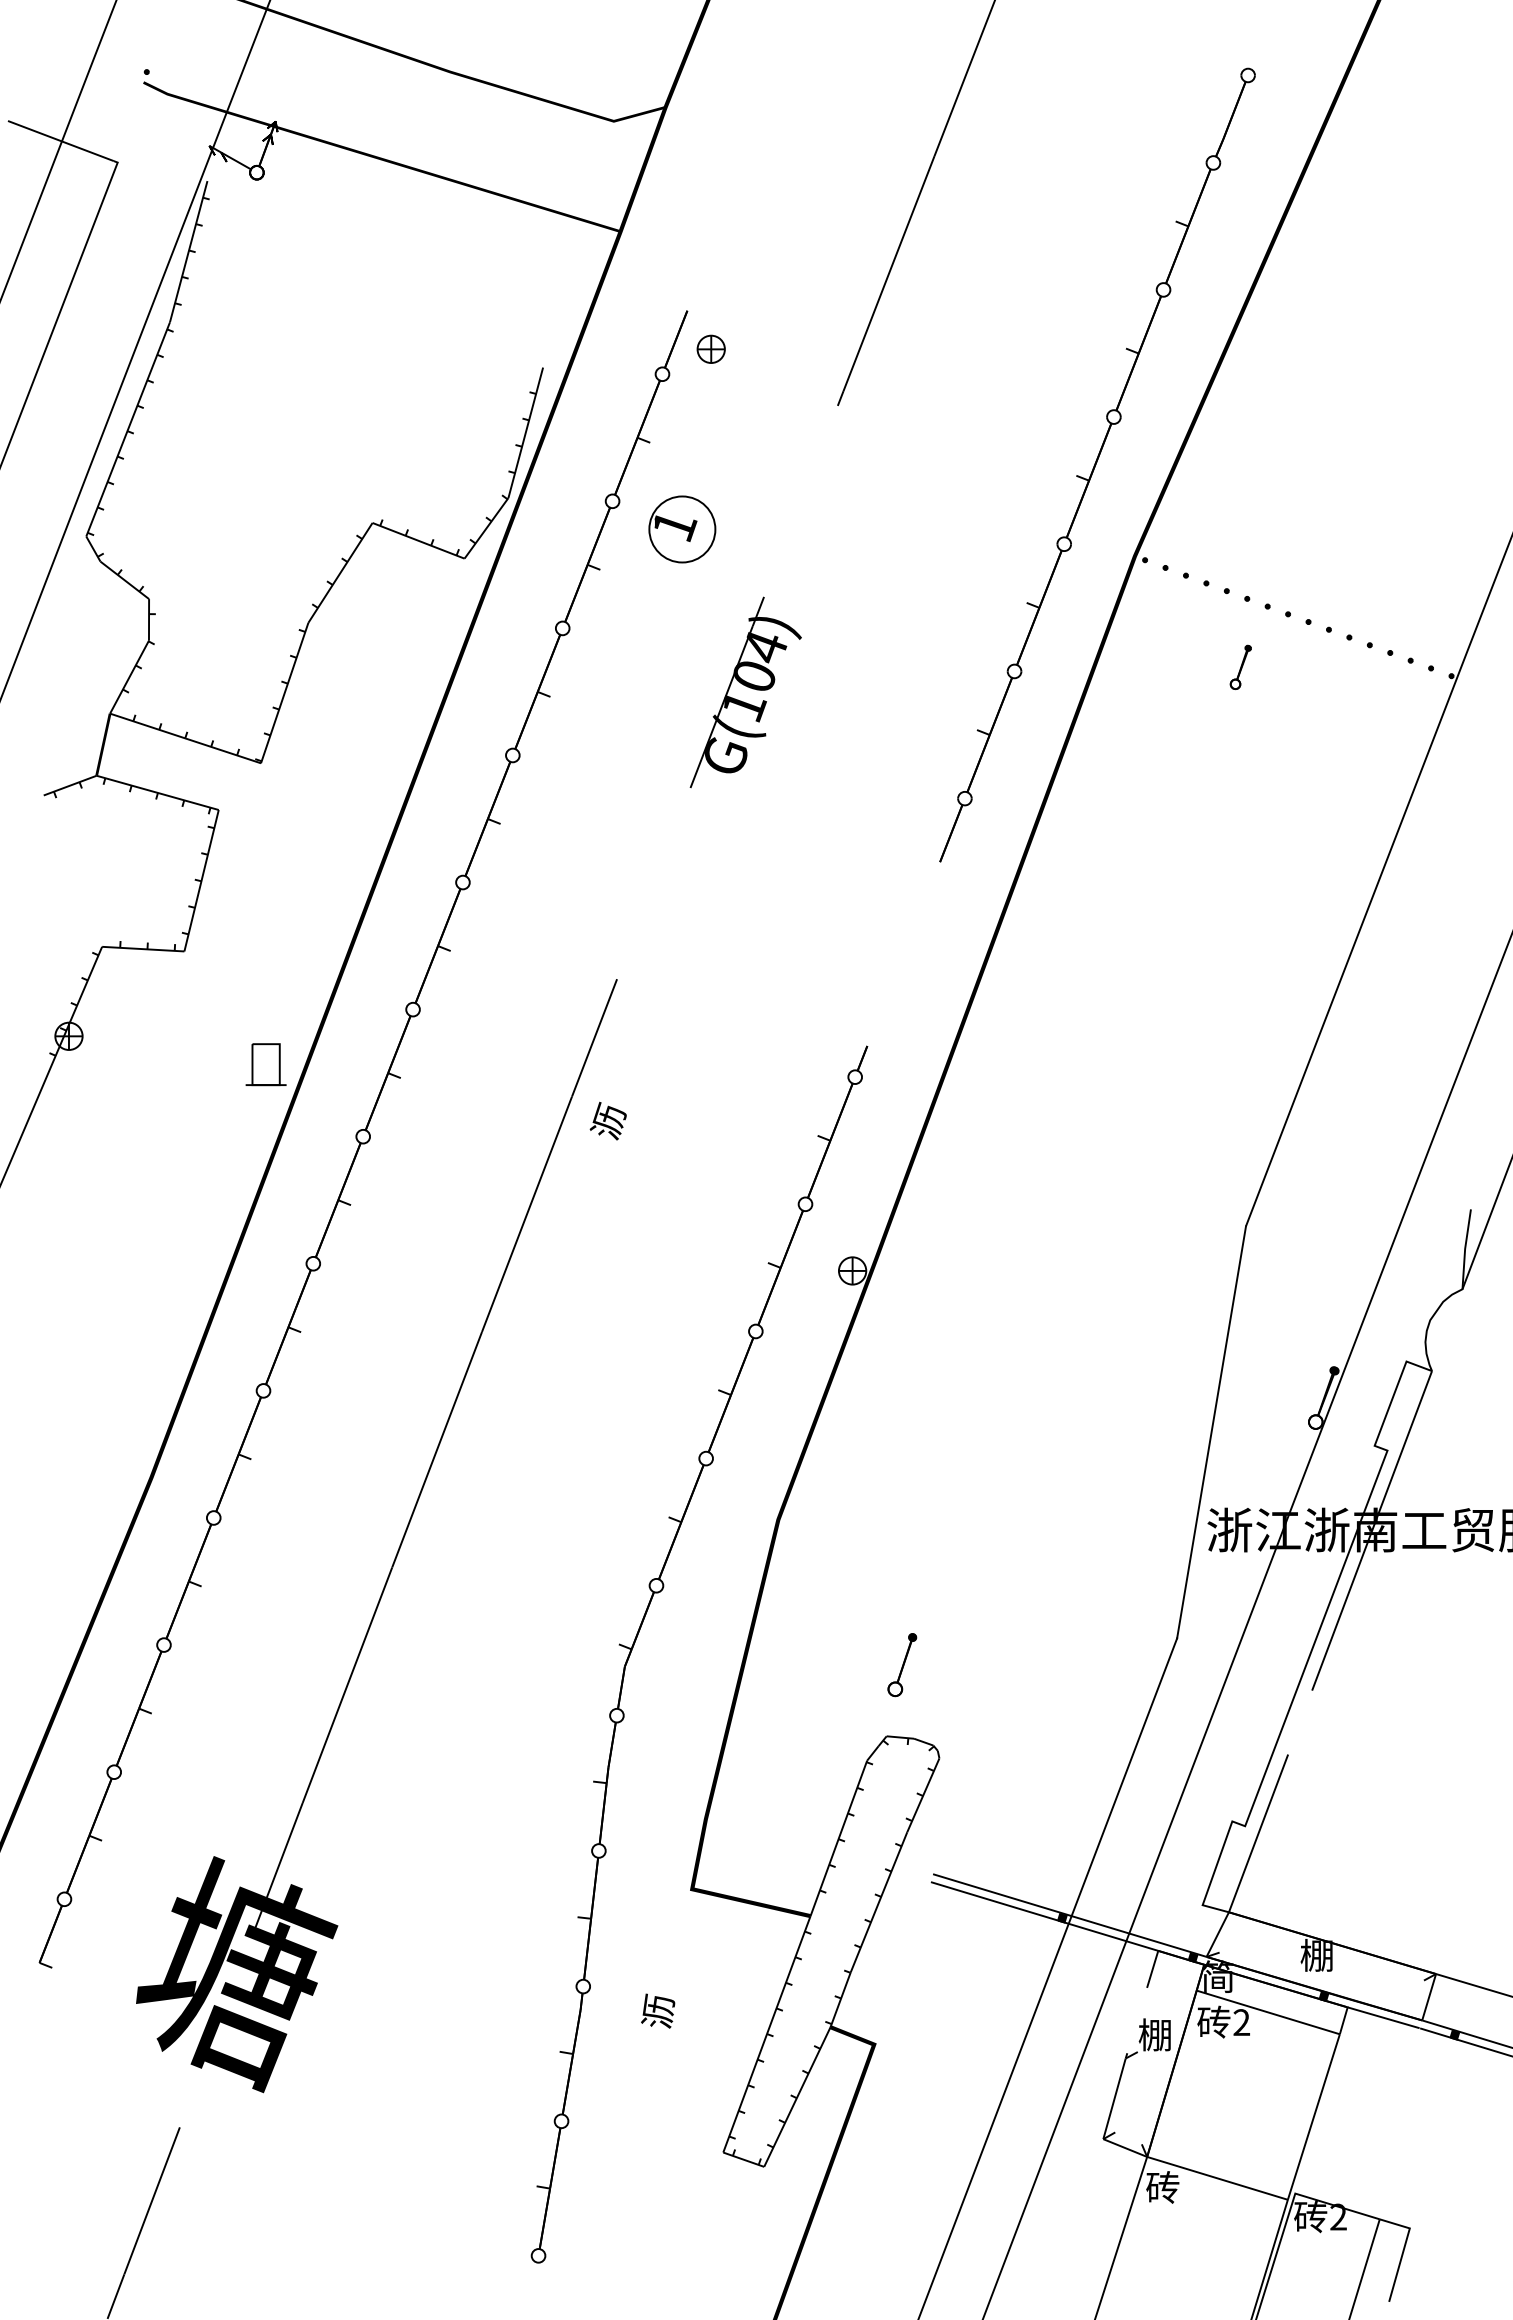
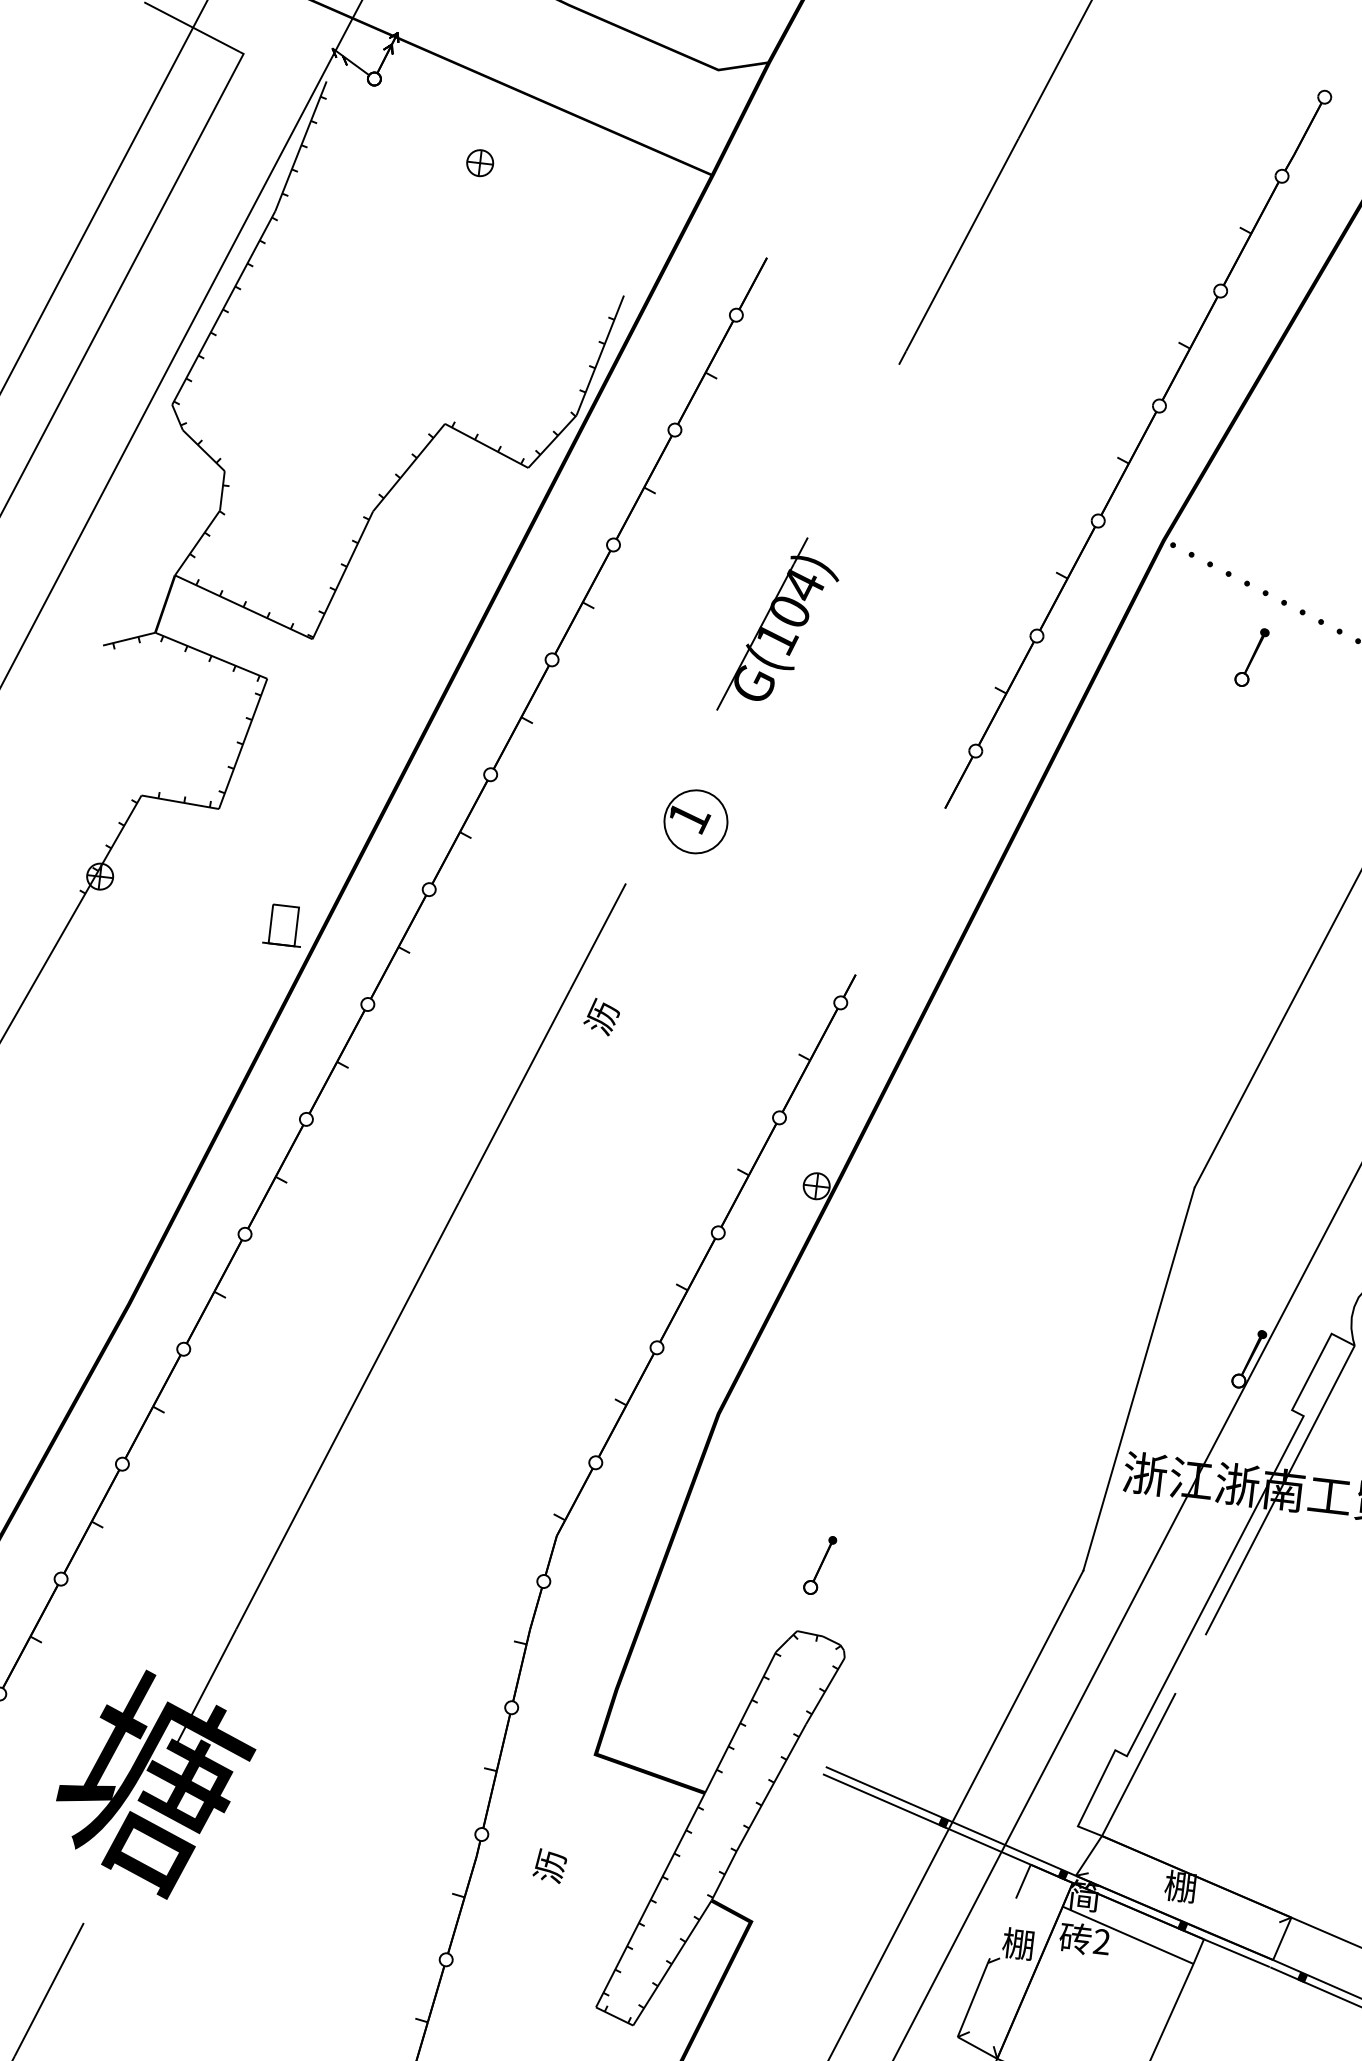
part: (710, 348) -> (479, 162), moved
part: (682, 529) -> (696, 821), moved
part: (1240, 667) -> (1251, 657), size x1.43

